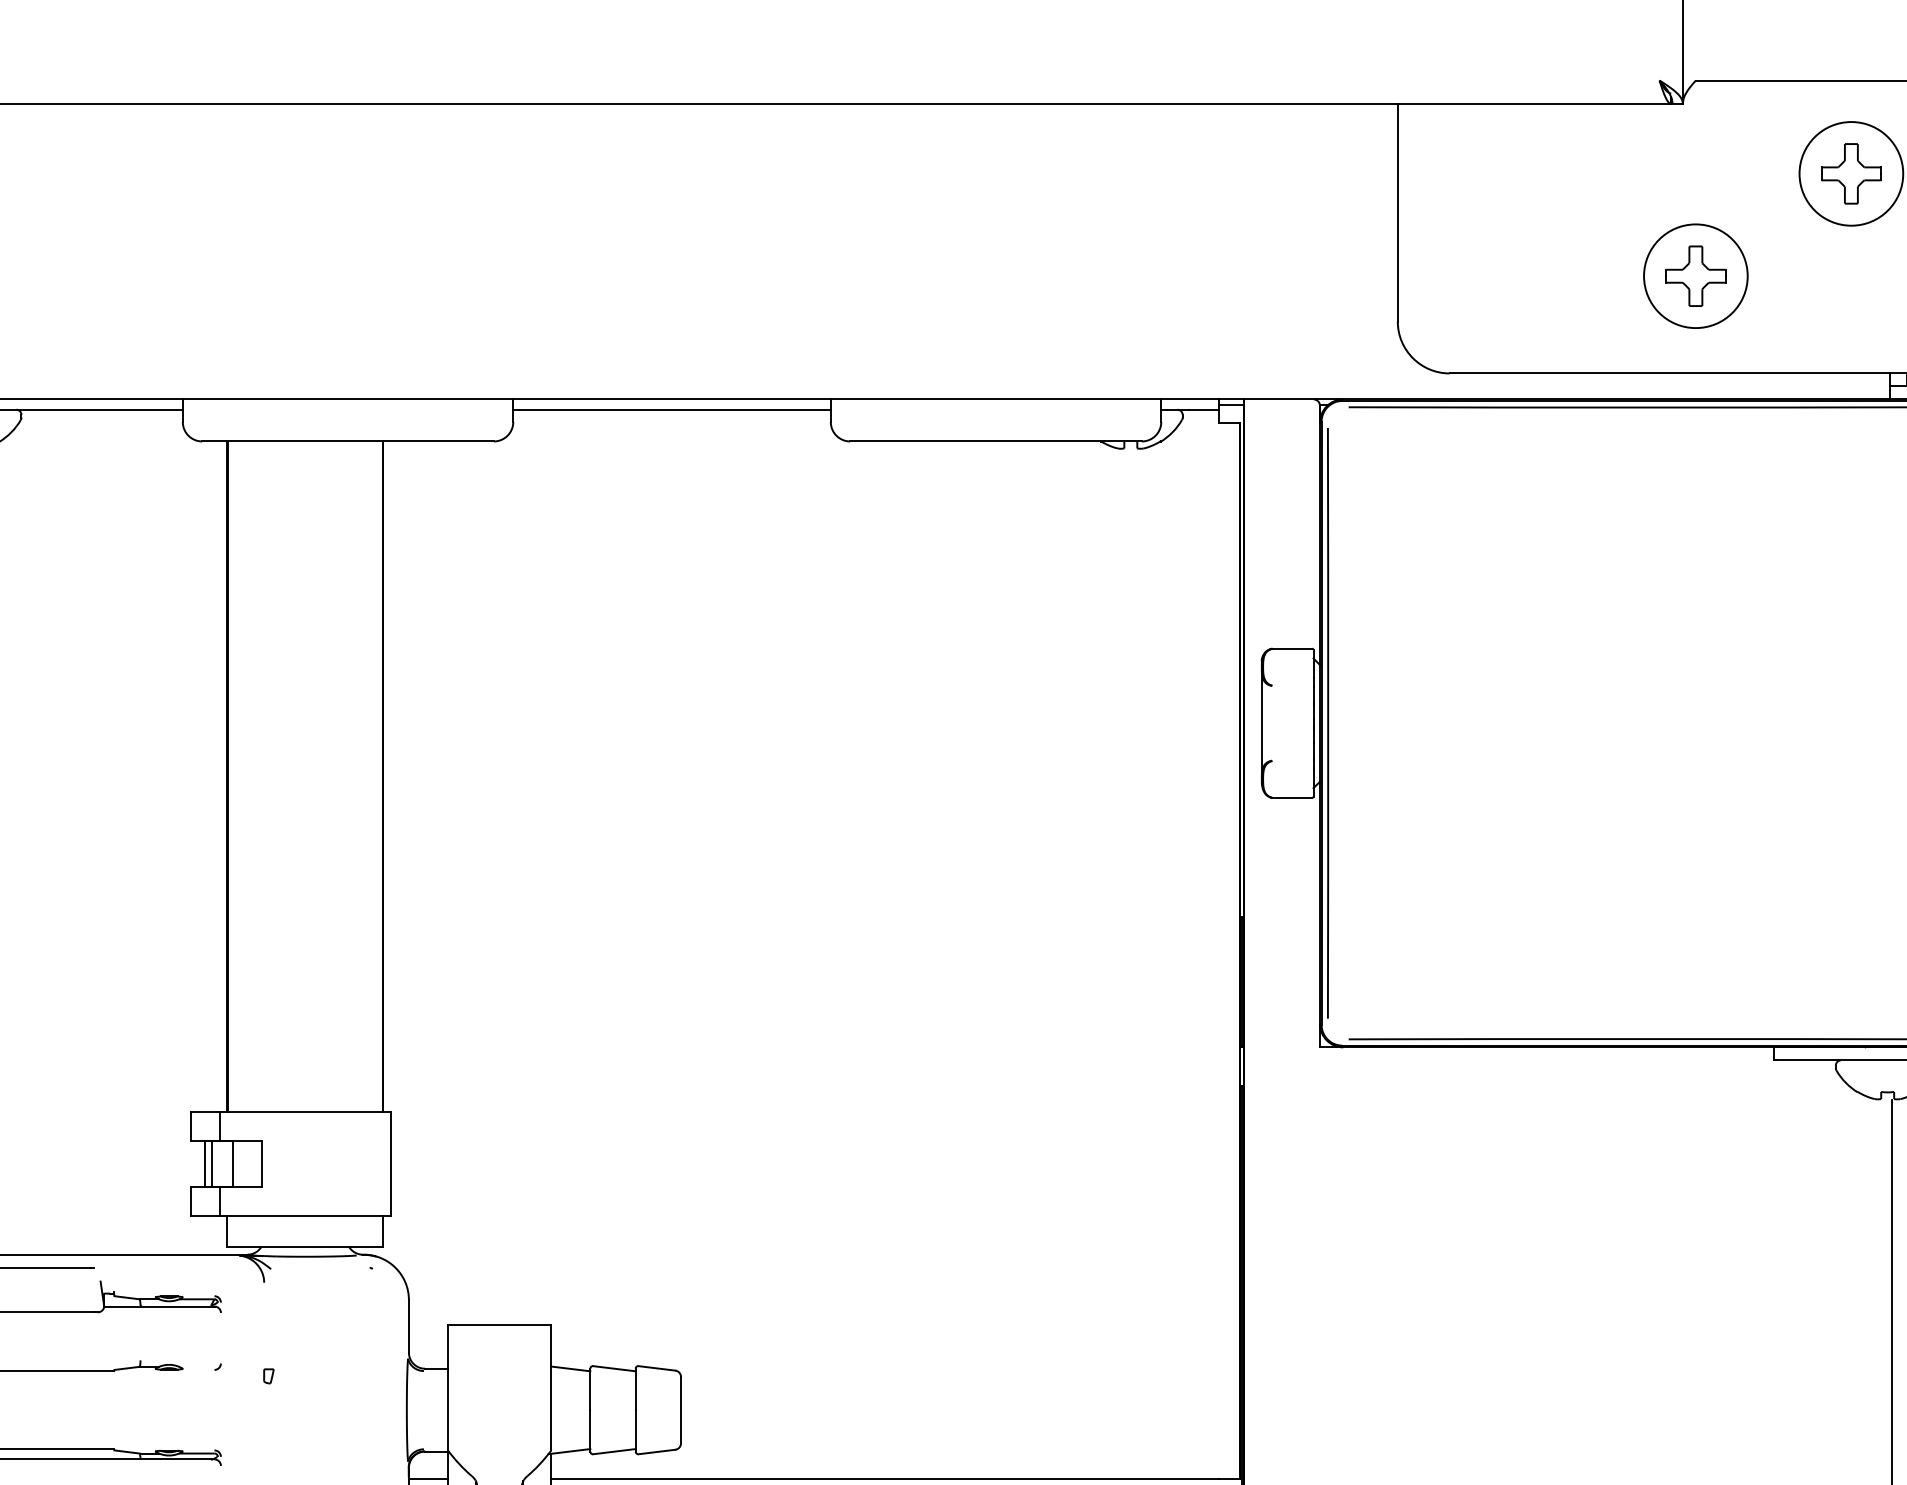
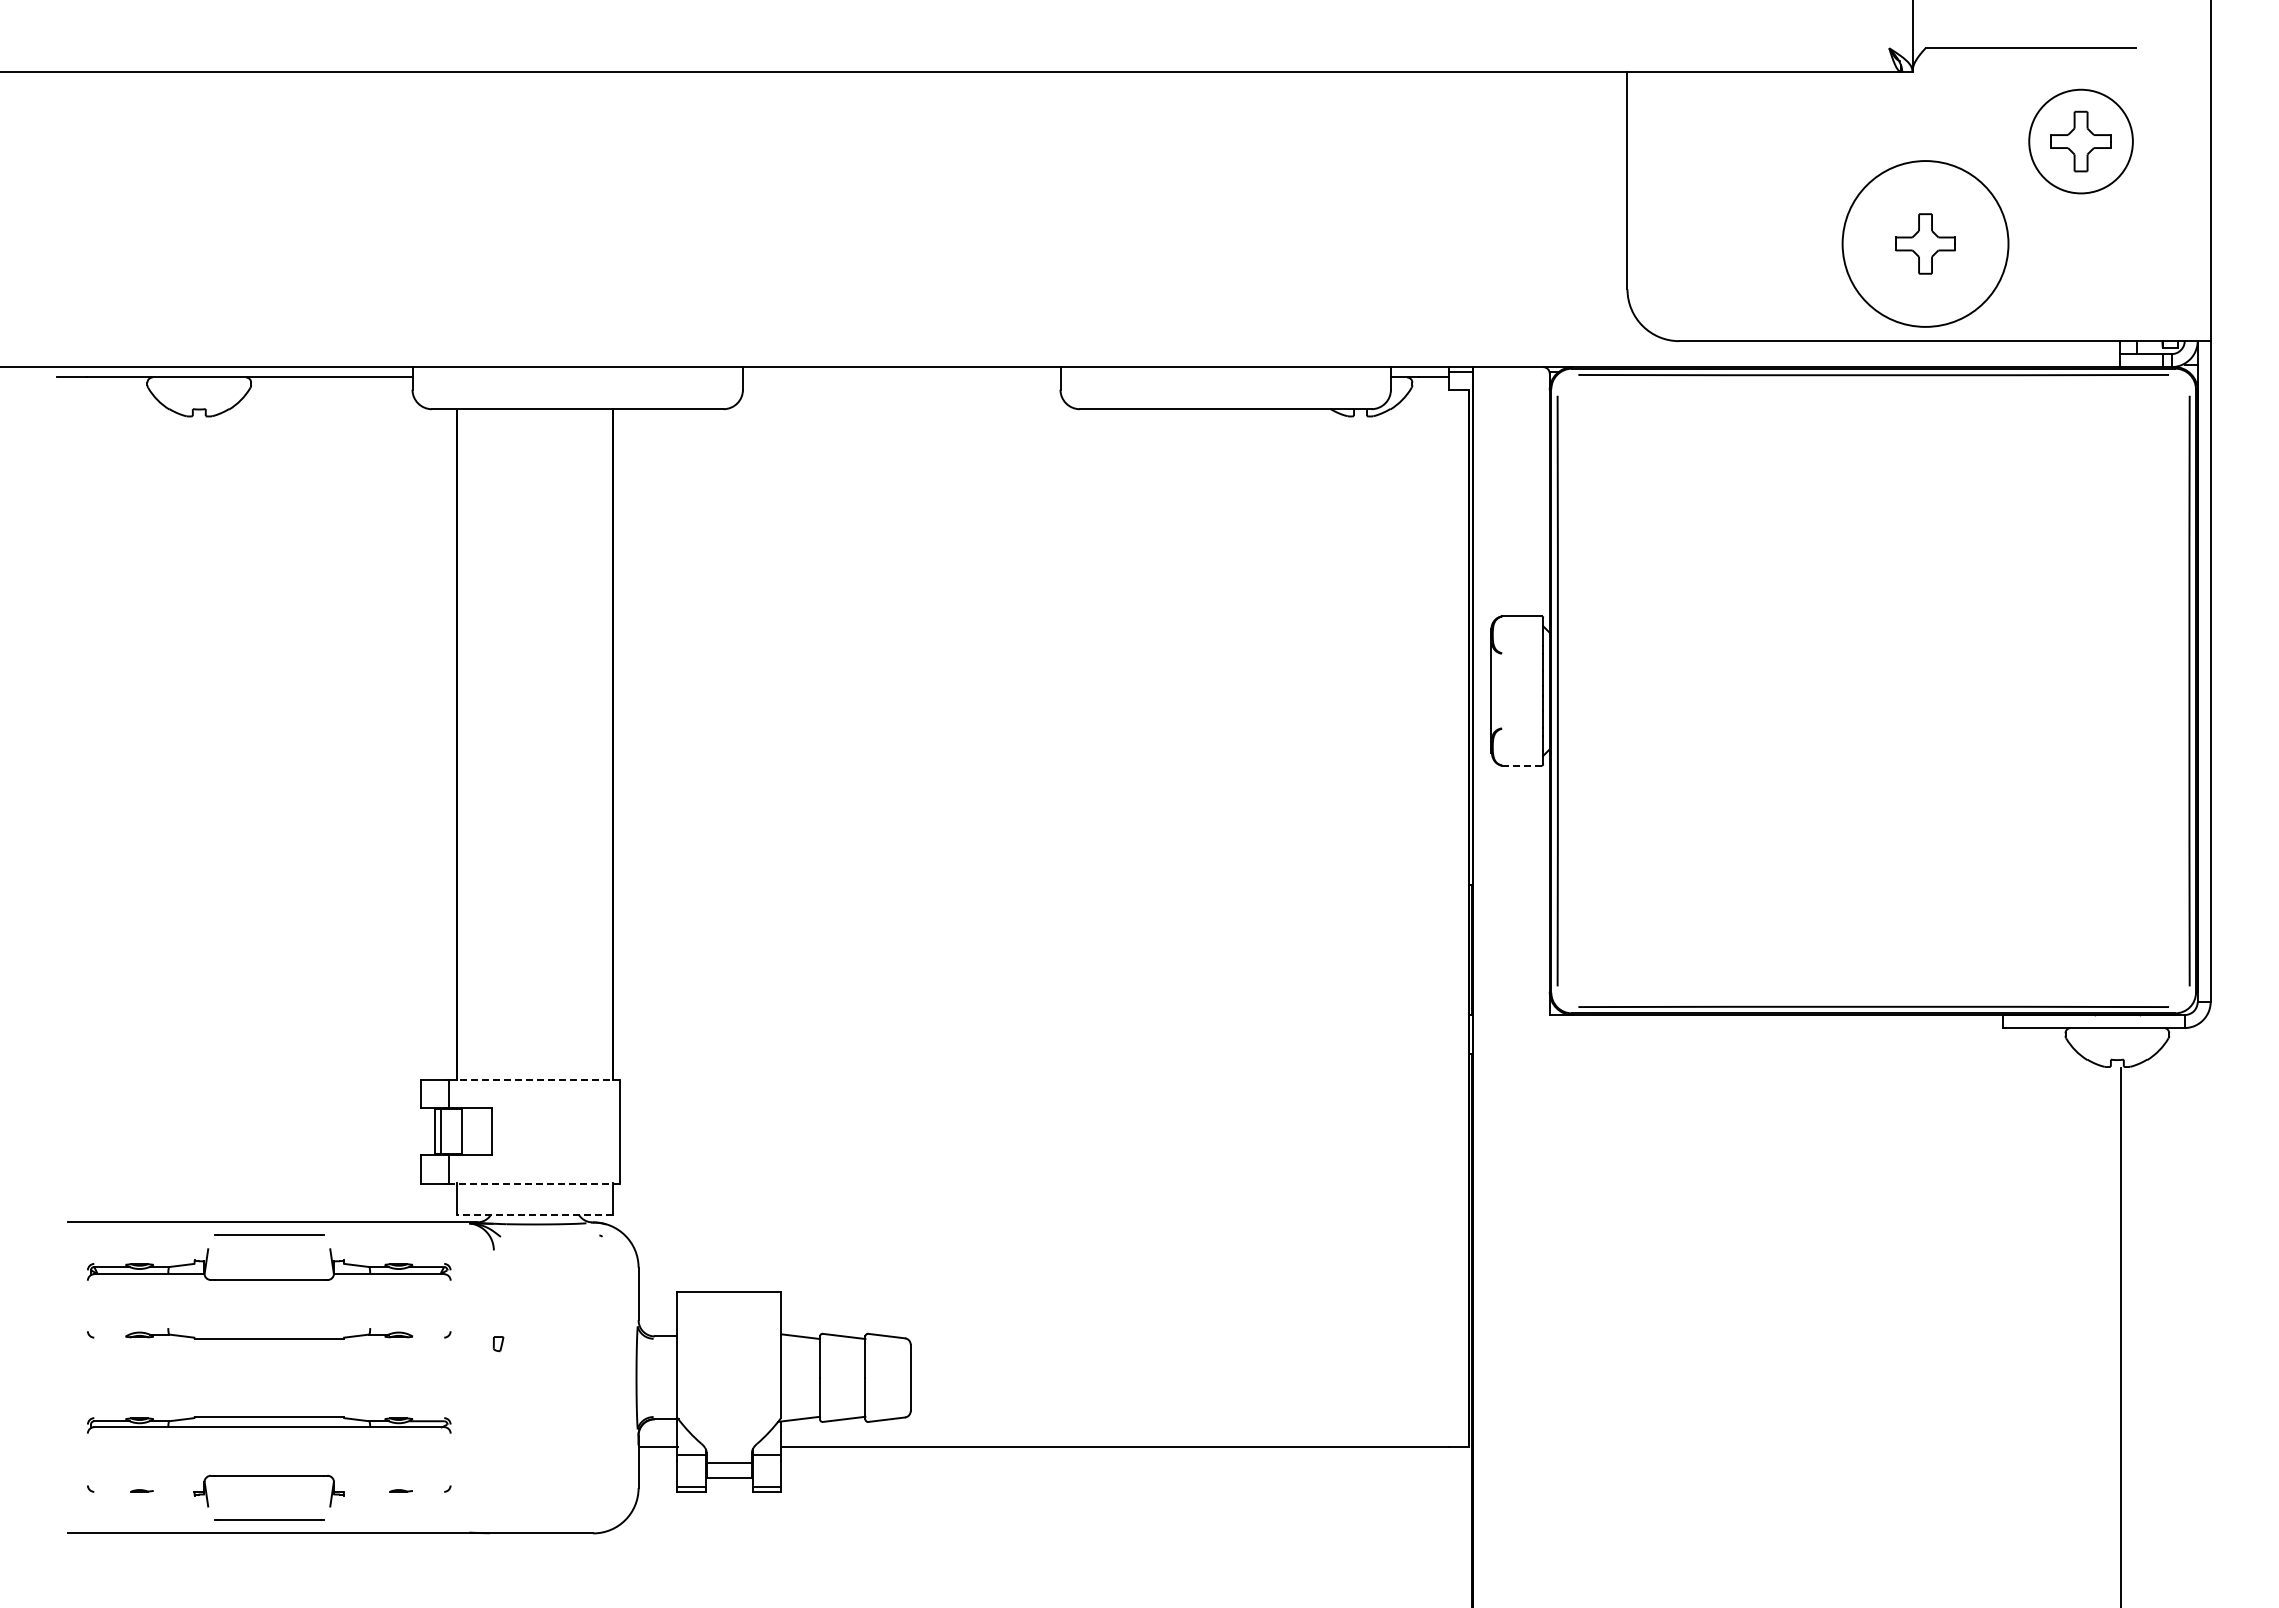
circle: (1695, 275) -> (1925, 243), size x1.6
line: (671, 409) -> (901, 377), removed
line: (1292, 797) -> (1522, 765), solid -> dashed
line: (304, 1111) -> (534, 1079), solid -> dashed
line: (304, 1215) -> (534, 1183), solid -> dashed
line: (304, 1246) -> (534, 1214), solid -> dashed

